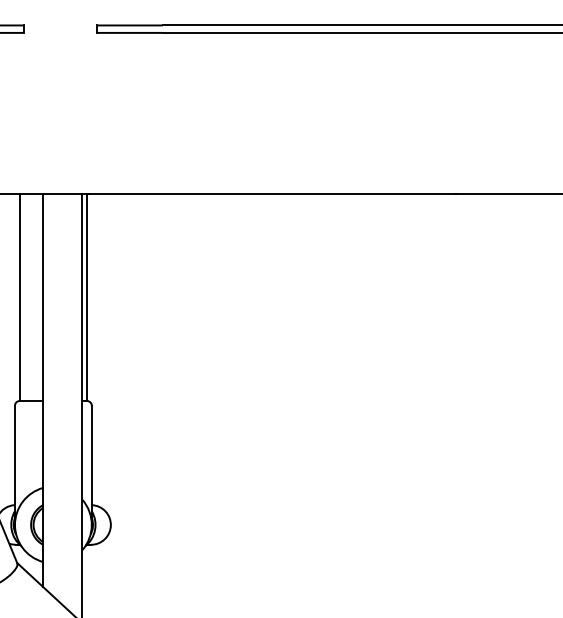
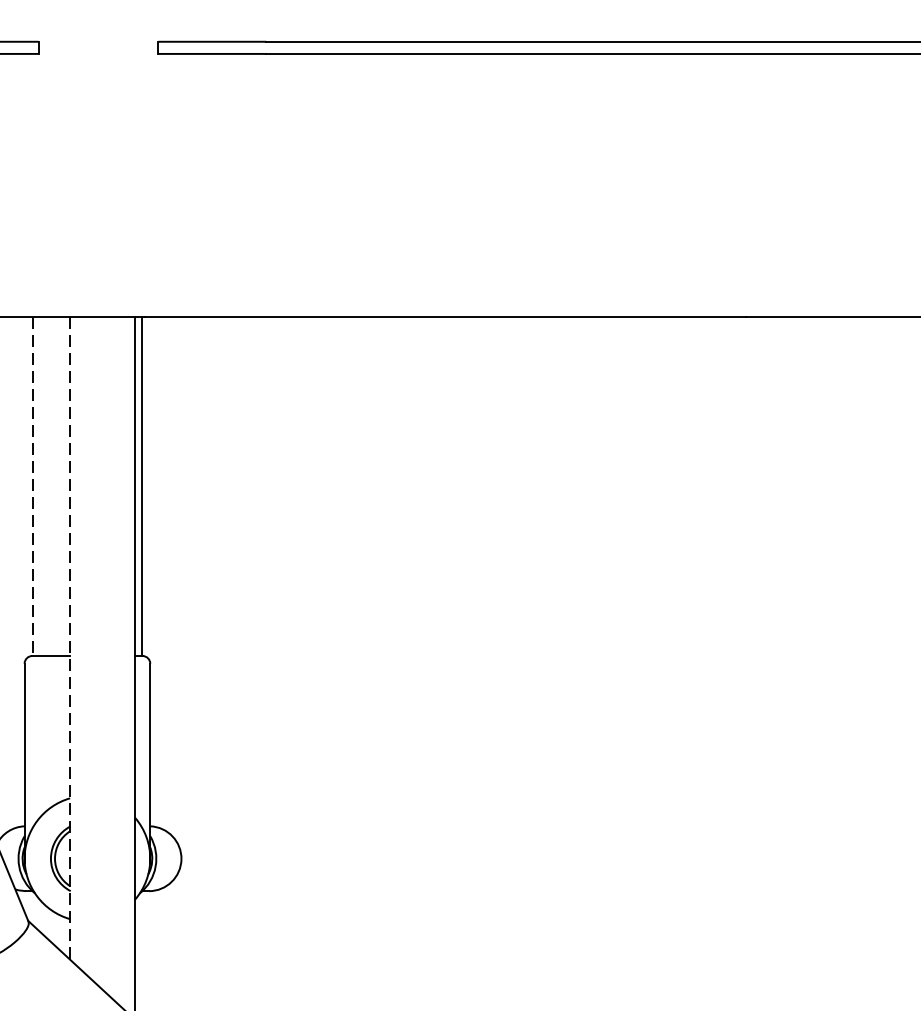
line: (19, 298) -> (31, 488), solid -> dashed
line: (42, 390) -> (69, 638), solid -> dashed

